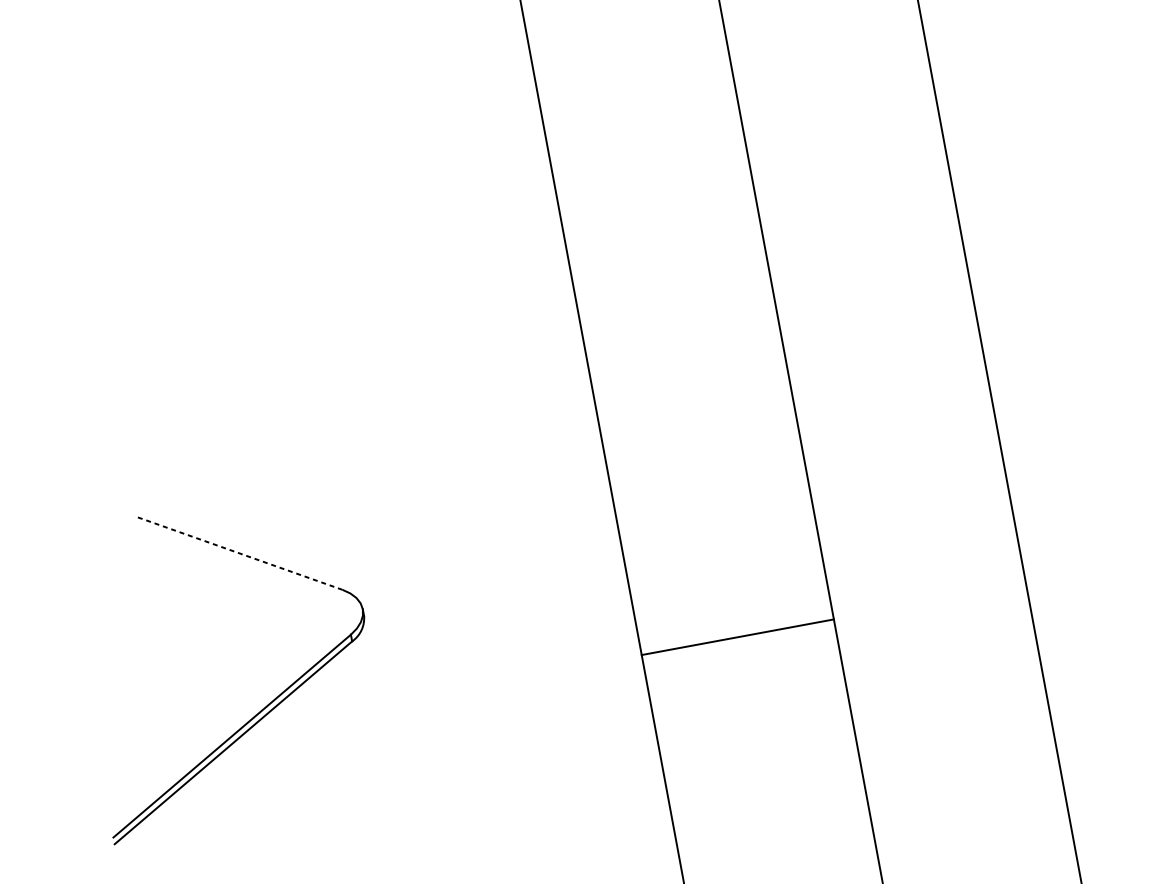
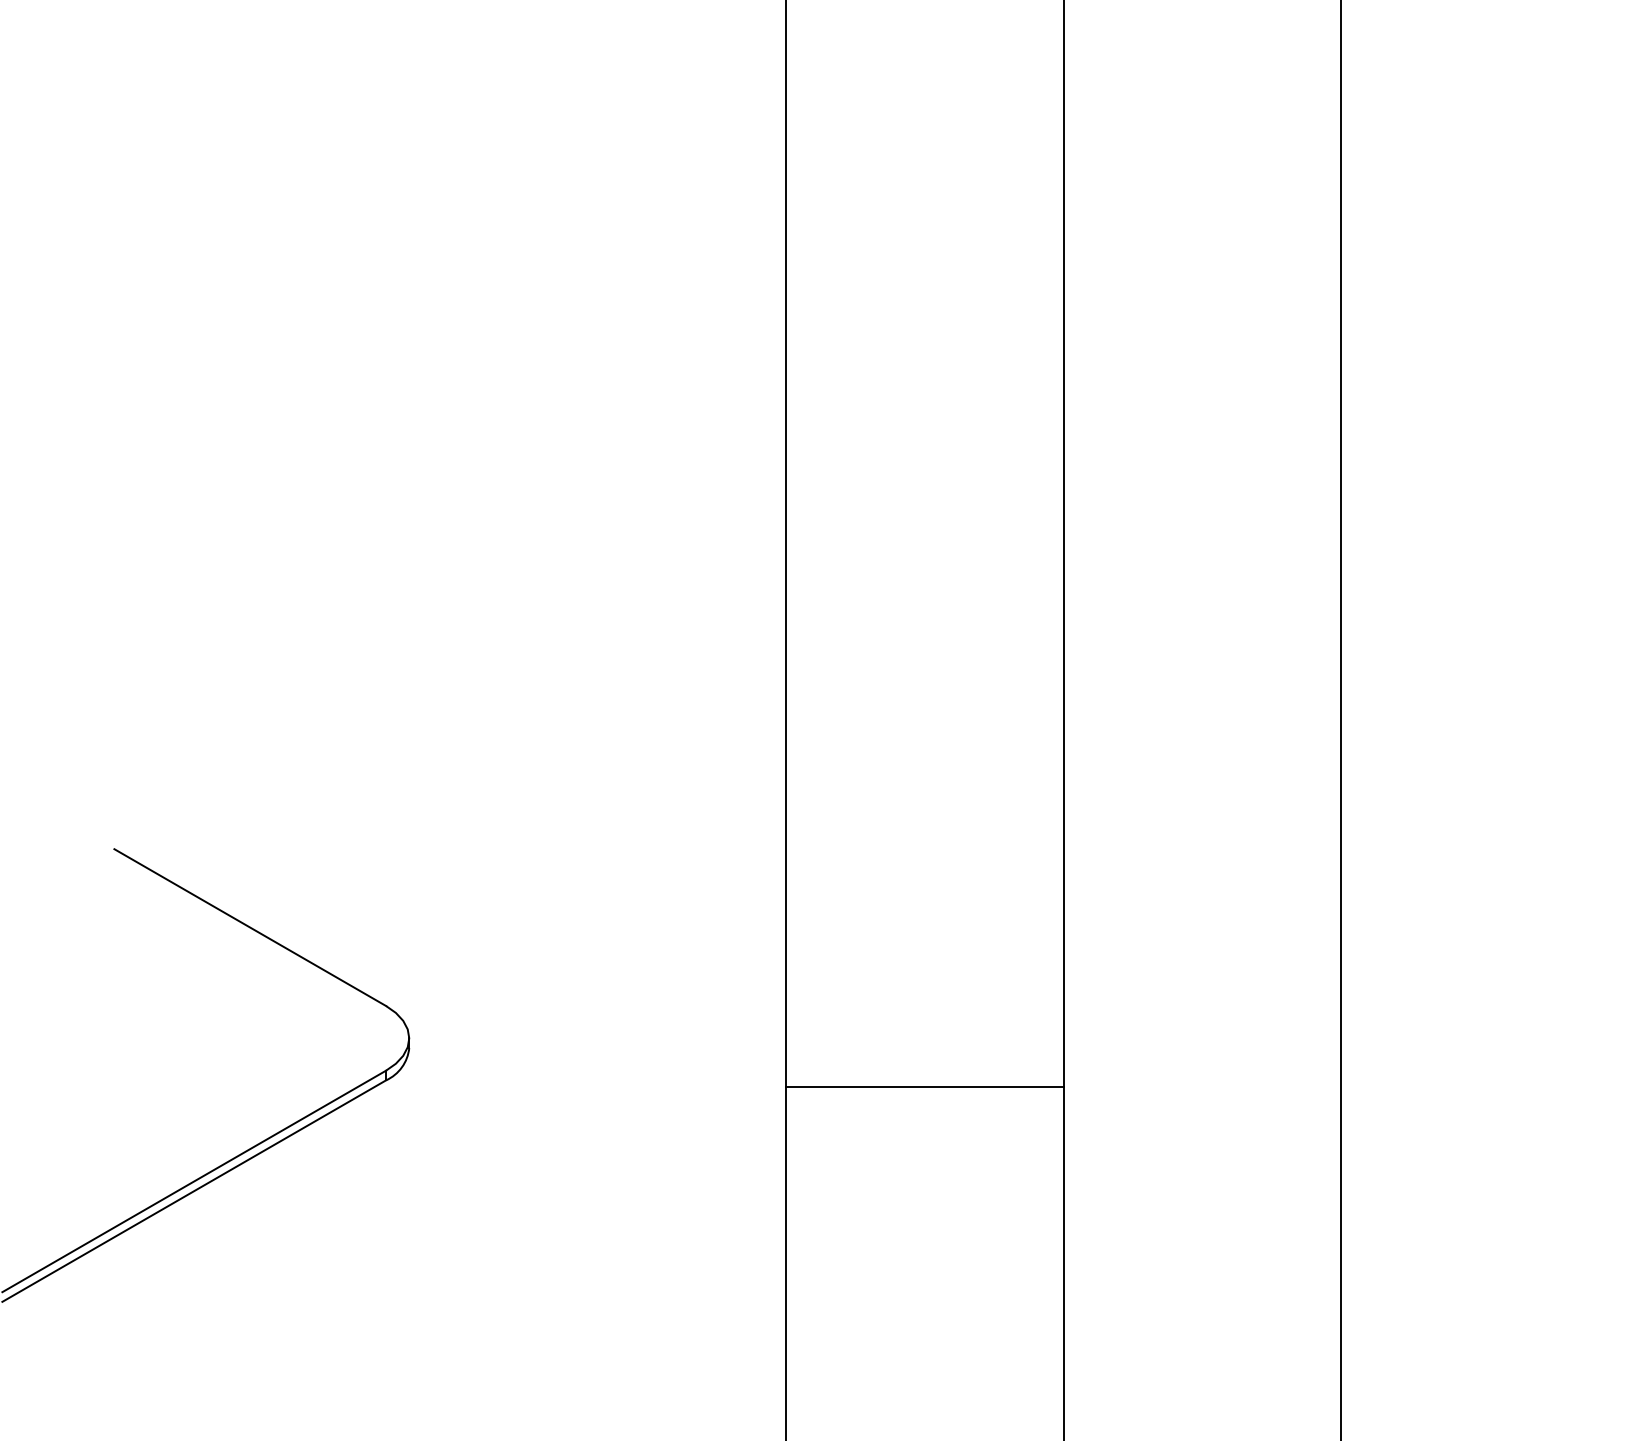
line: (238, 552) -> (250, 927), dashed -> solid
line: (737, 637) -> (924, 1087), moved

